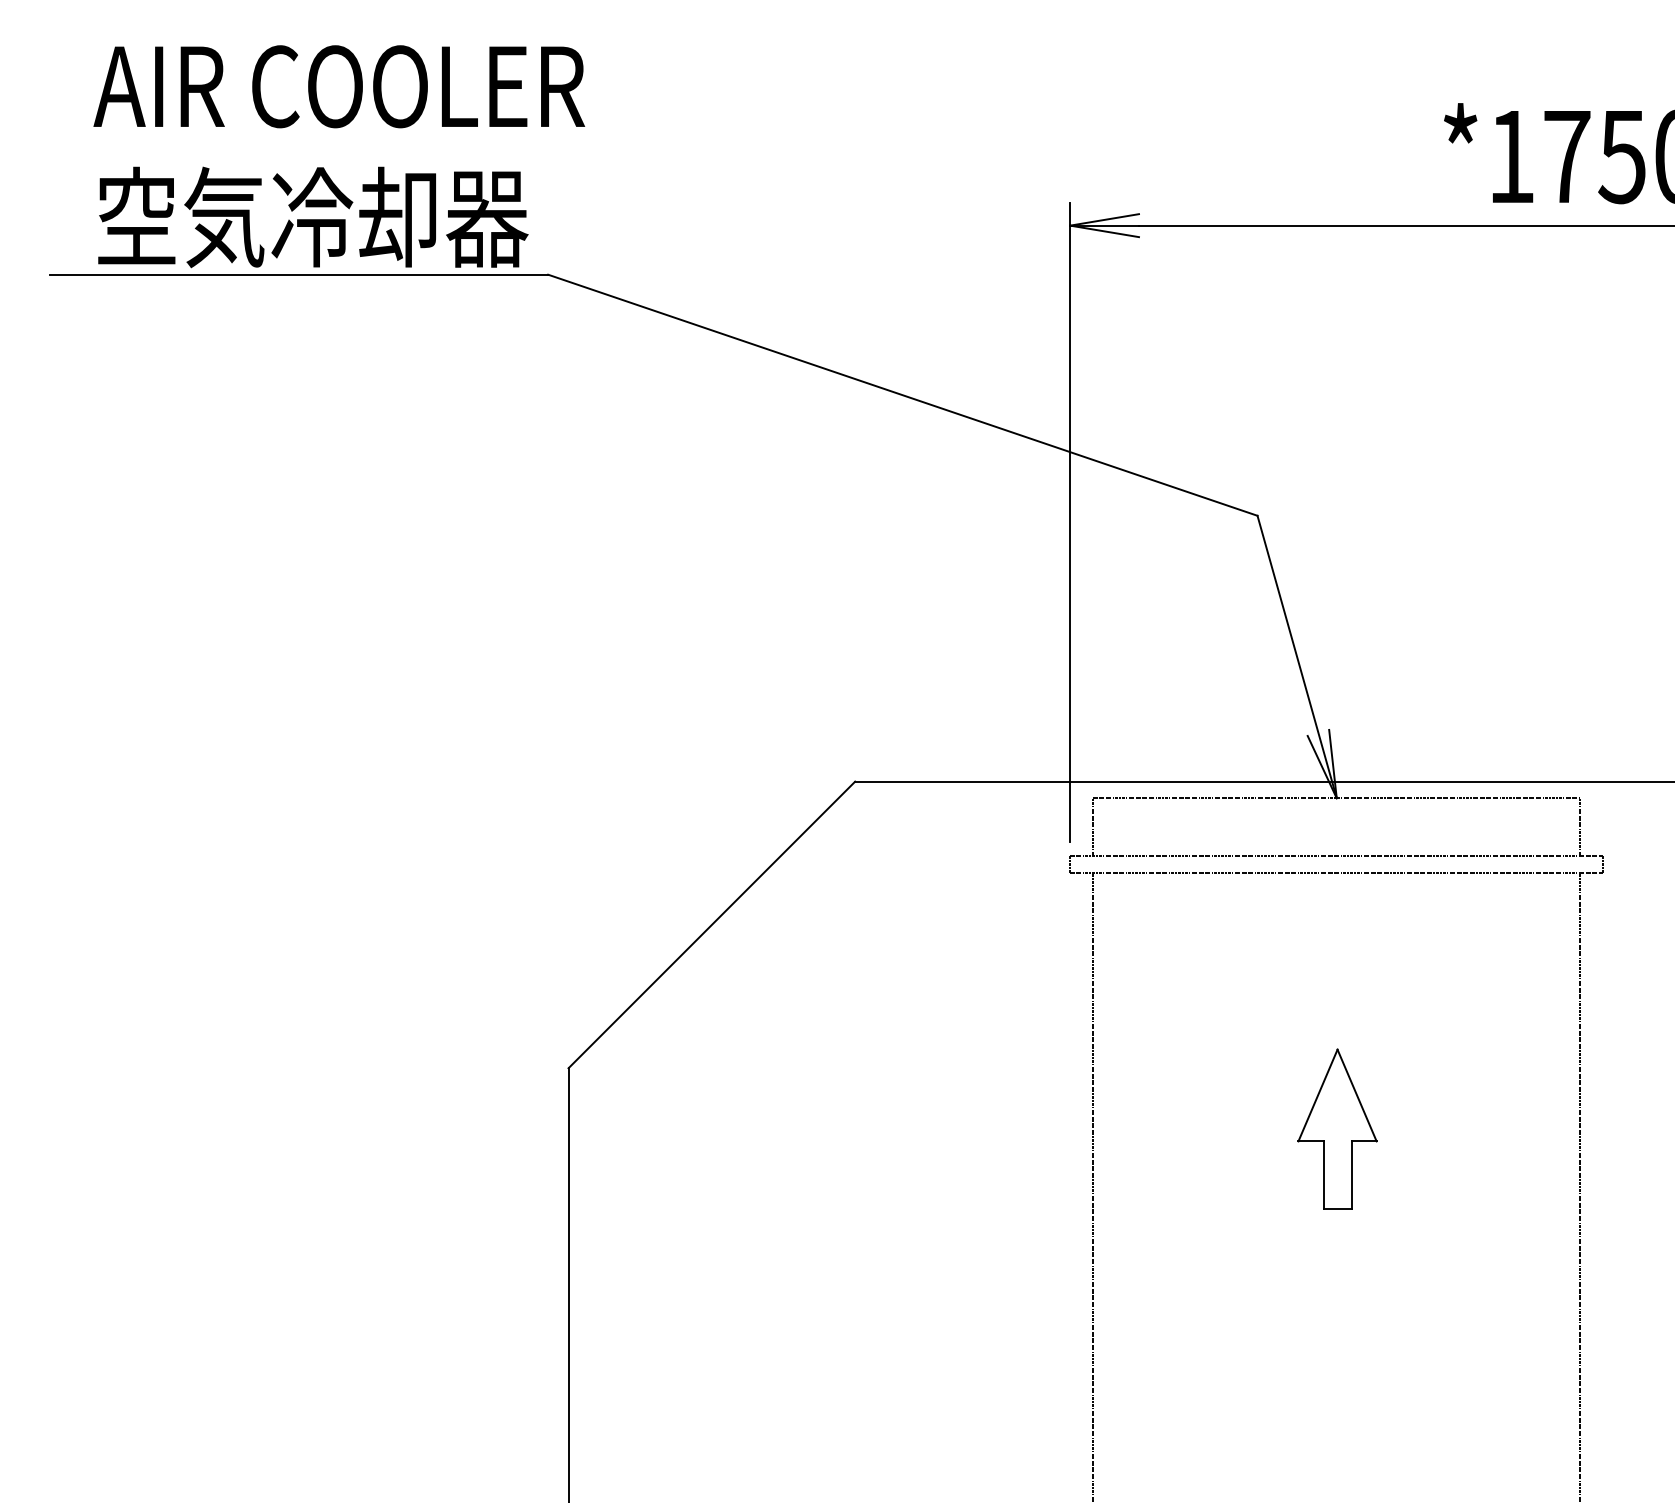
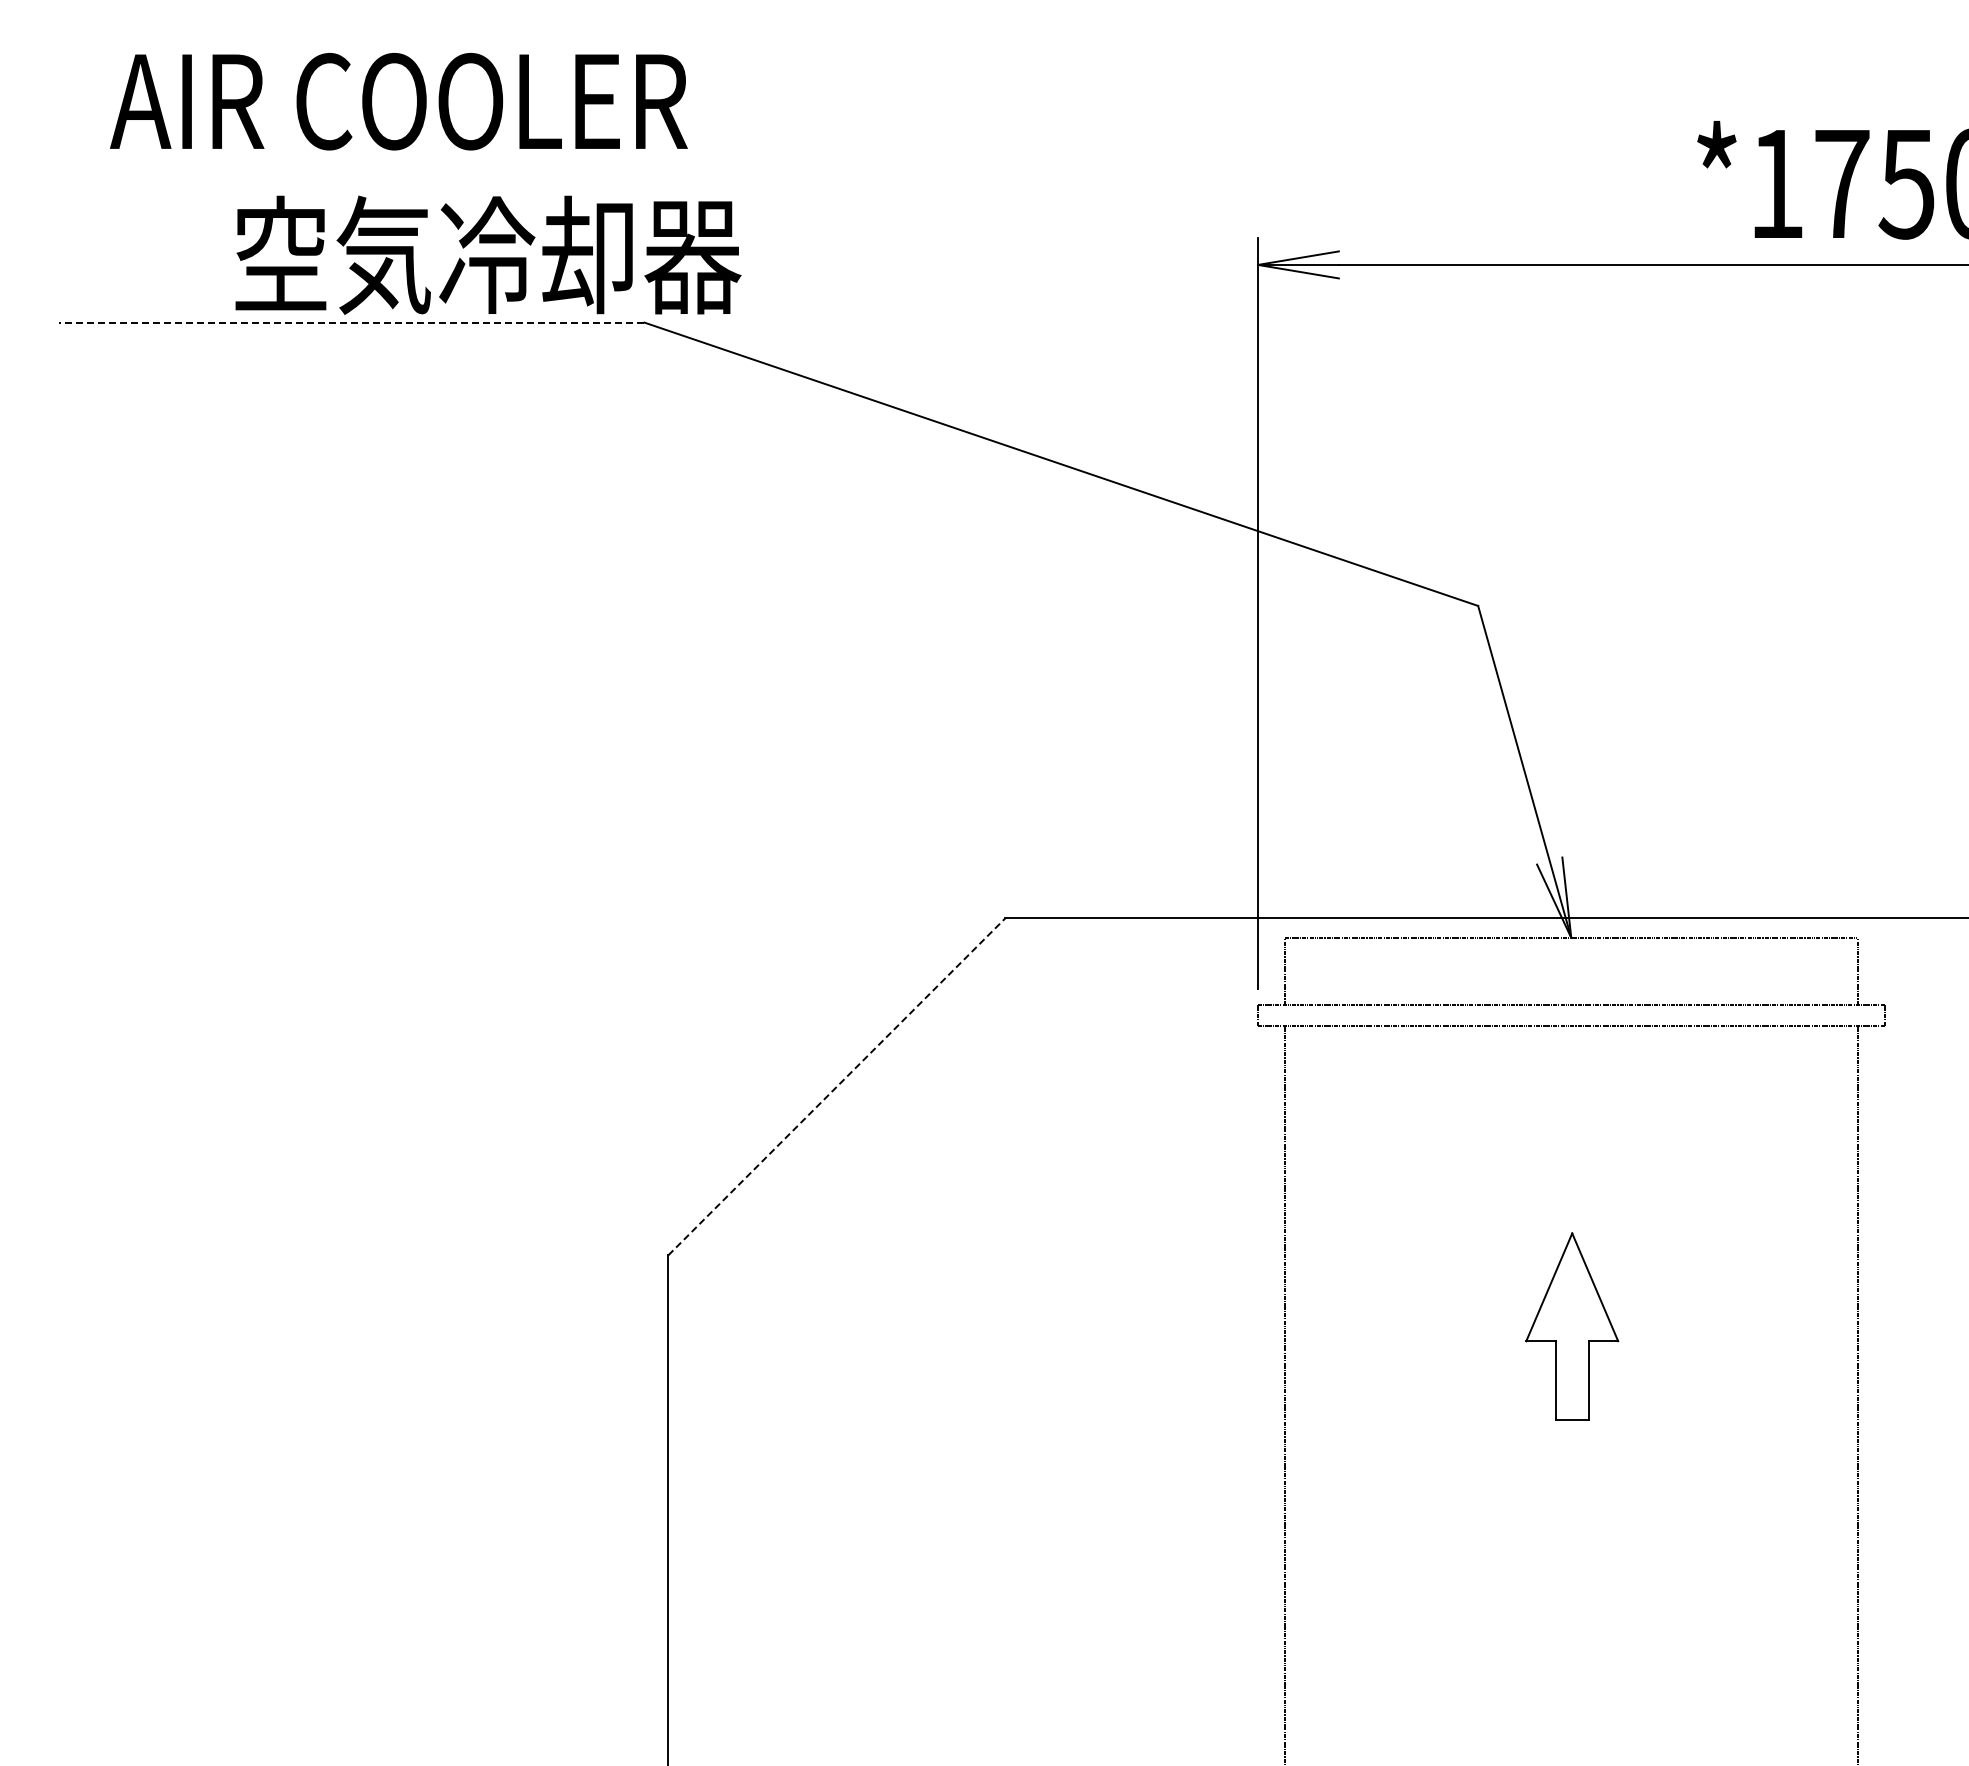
text: (313, 216) -> (488, 254), moved
line: (298, 274) -> (351, 322), solid -> dashed
line: (712, 924) -> (837, 1086), solid -> dashed

